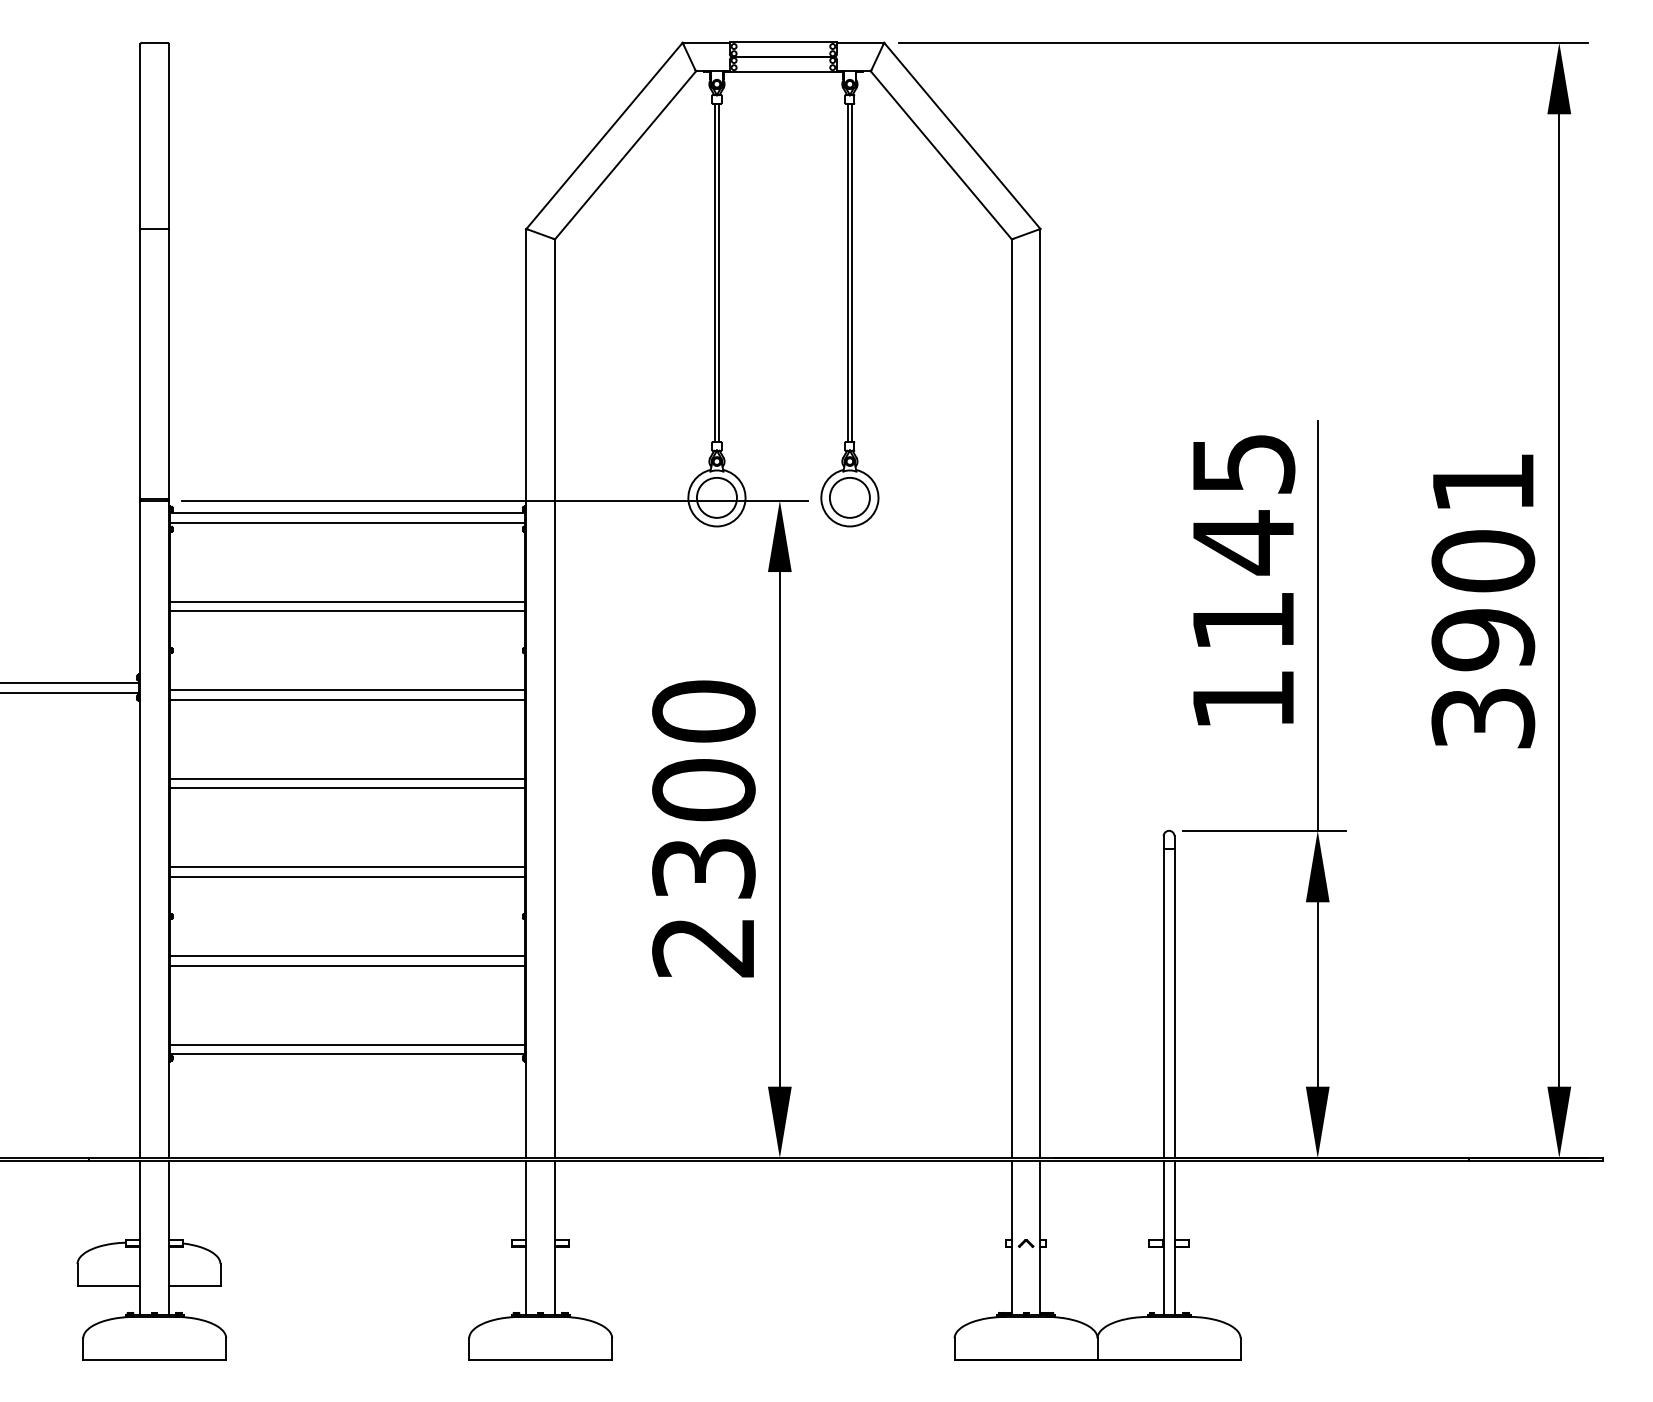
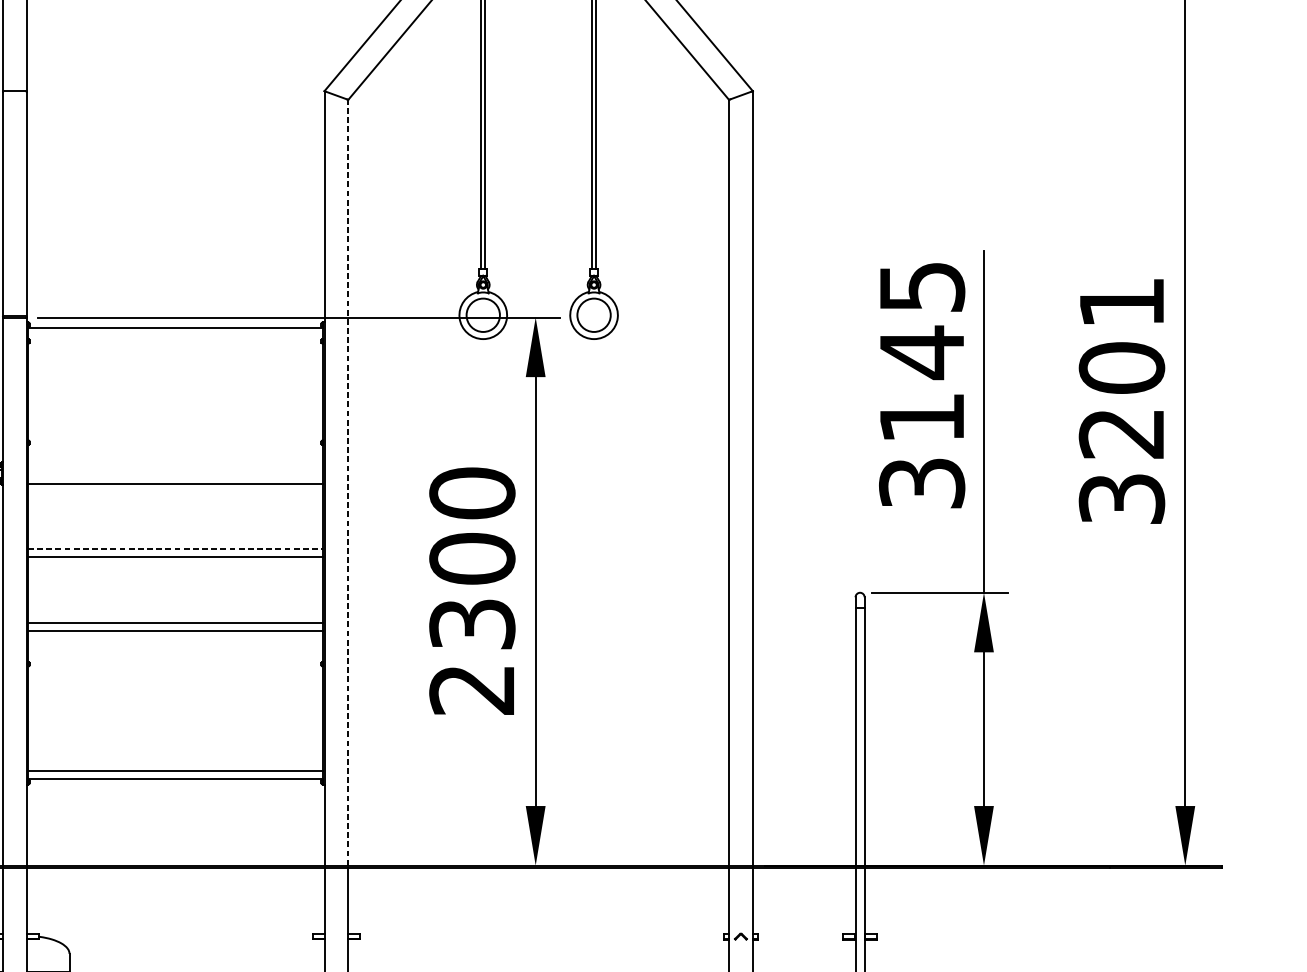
line: (347, 522) -> (175, 335), removed
line: (347, 601) -> (175, 401), removed
line: (347, 611) -> (175, 409), removed
text: (1483, 640) -> (1122, 434), 3901 -> 3201
line: (347, 690) -> (175, 475), removed
line: (555, 698) -> (348, 482), solid -> dashed
text: (1243, 699) -> (922, 483), 1145 -> 3145
line: (348, 778) -> (176, 549), solid -> dashed
line: (347, 956) -> (175, 697), removed
line: (347, 965) -> (175, 705), removed

